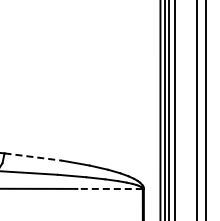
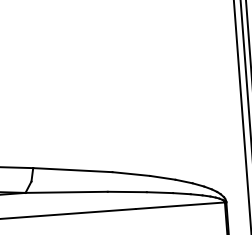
line: (33, 157) -> (73, 170), dashed -> solid
line: (110, 188) -> (180, 205), dashed -> solid

